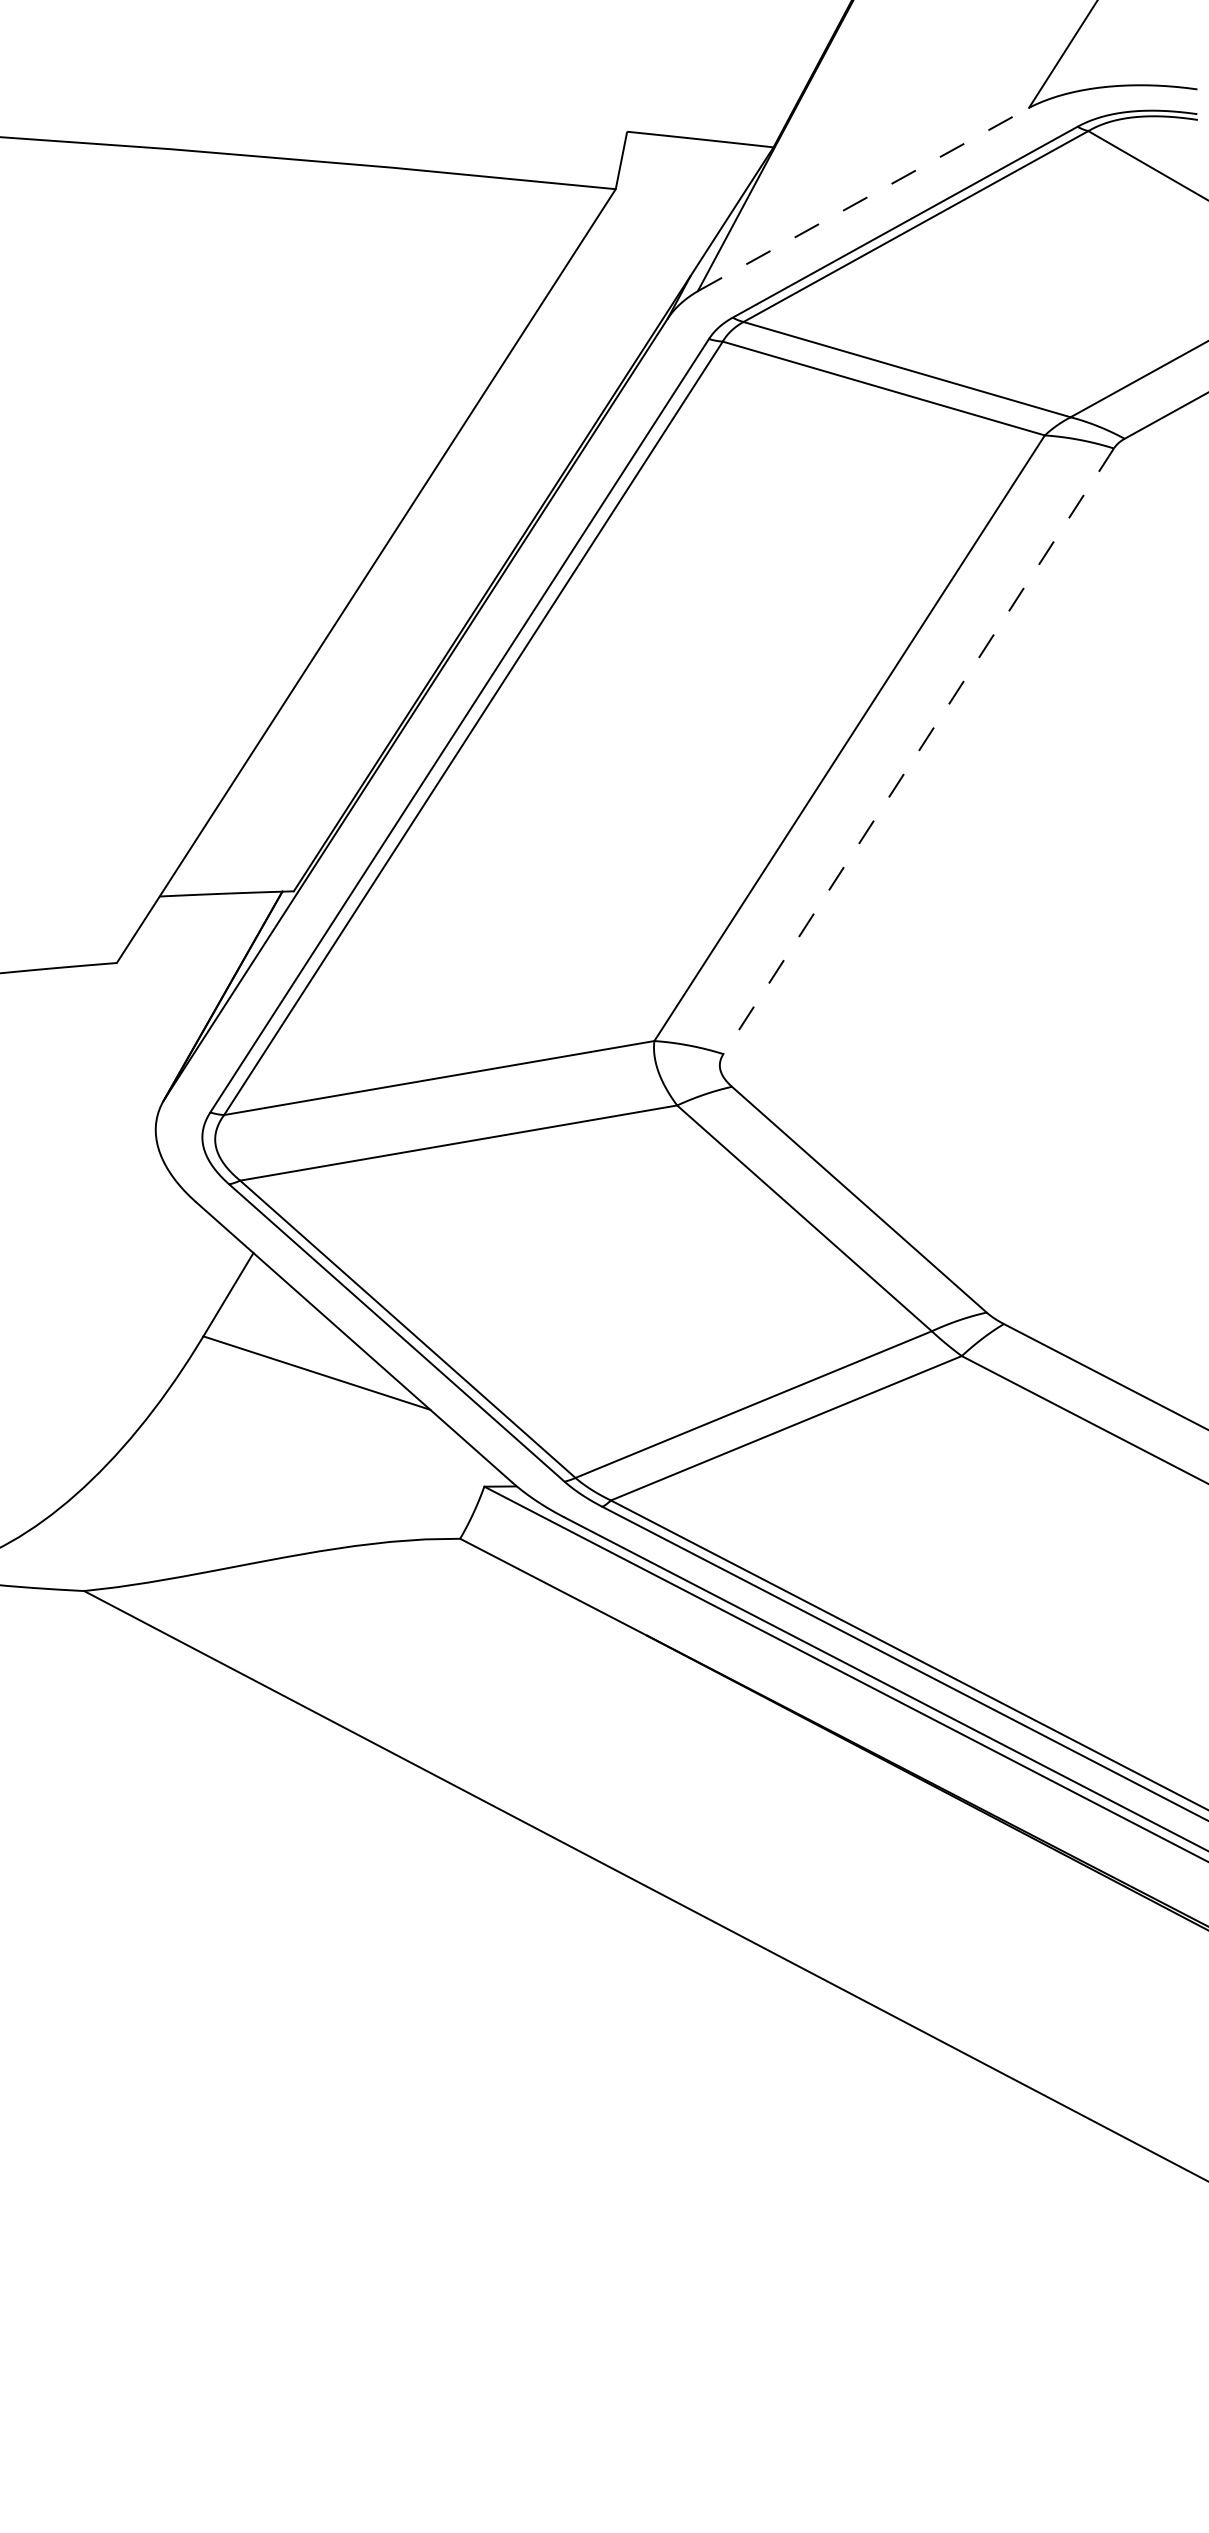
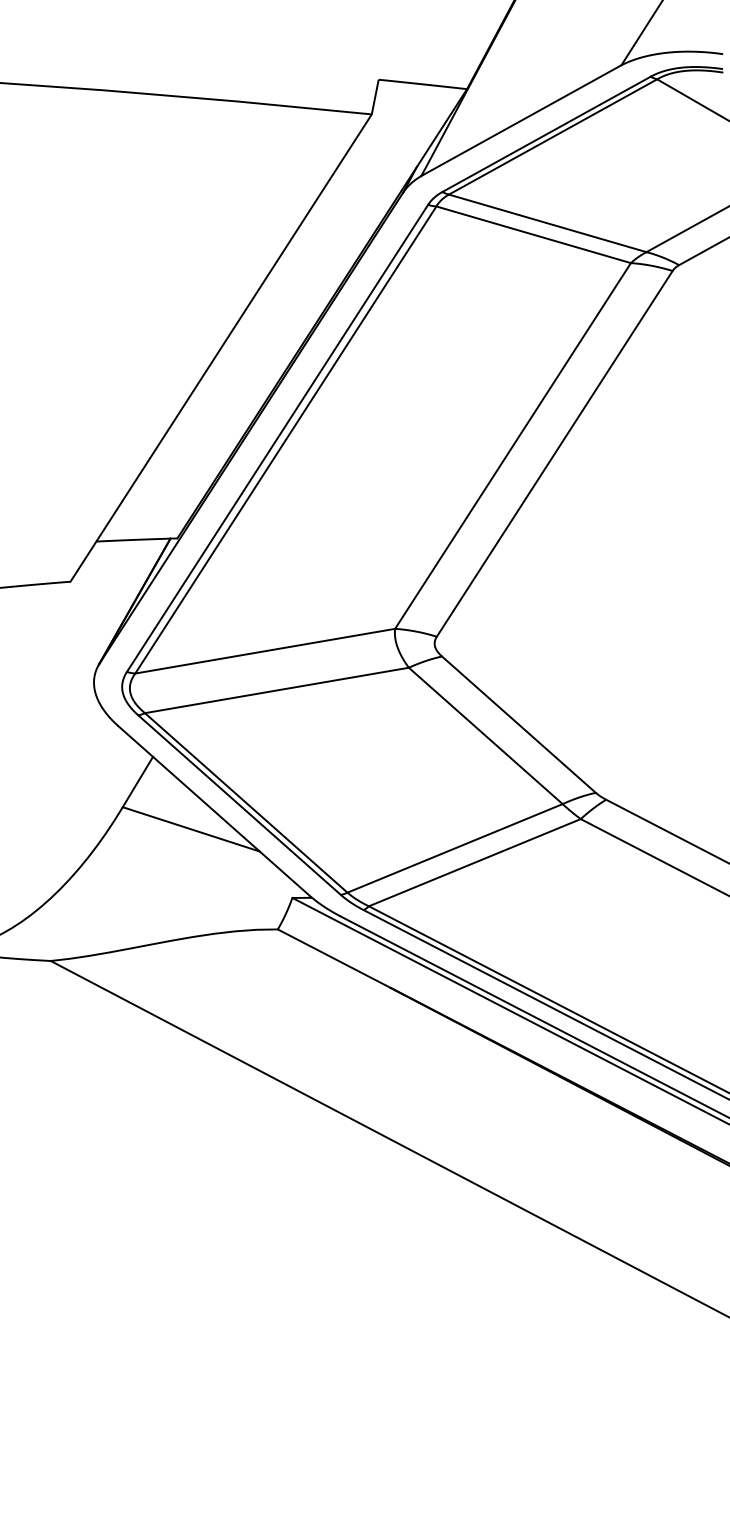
line: (863, 199) -> (521, 120), dashed -> solid
line: (918, 750) -> (554, 453), dashed -> solid

